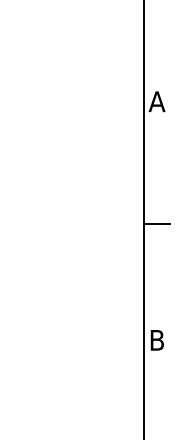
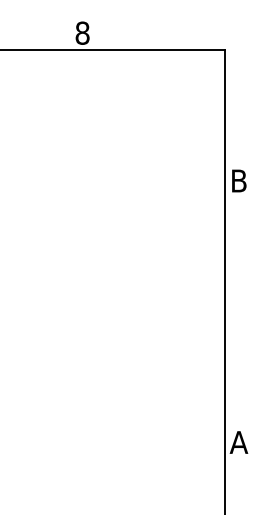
text: (156, 101) -> (238, 180), A -> B
line: (156, 223) -> (238, 314), removed
text: (156, 340) -> (238, 442), B -> A

